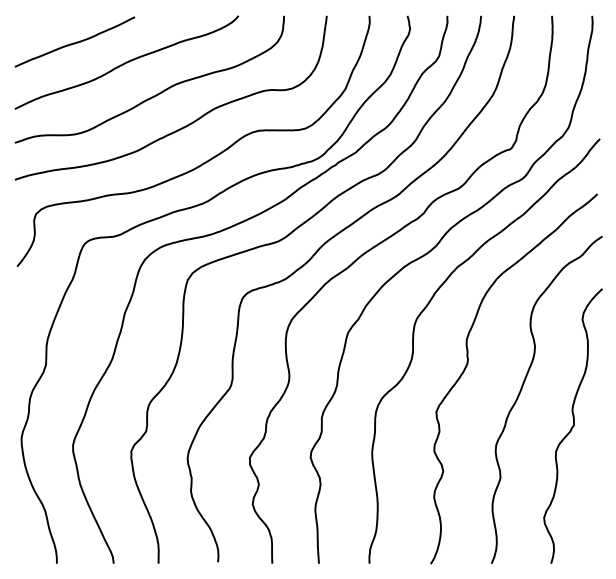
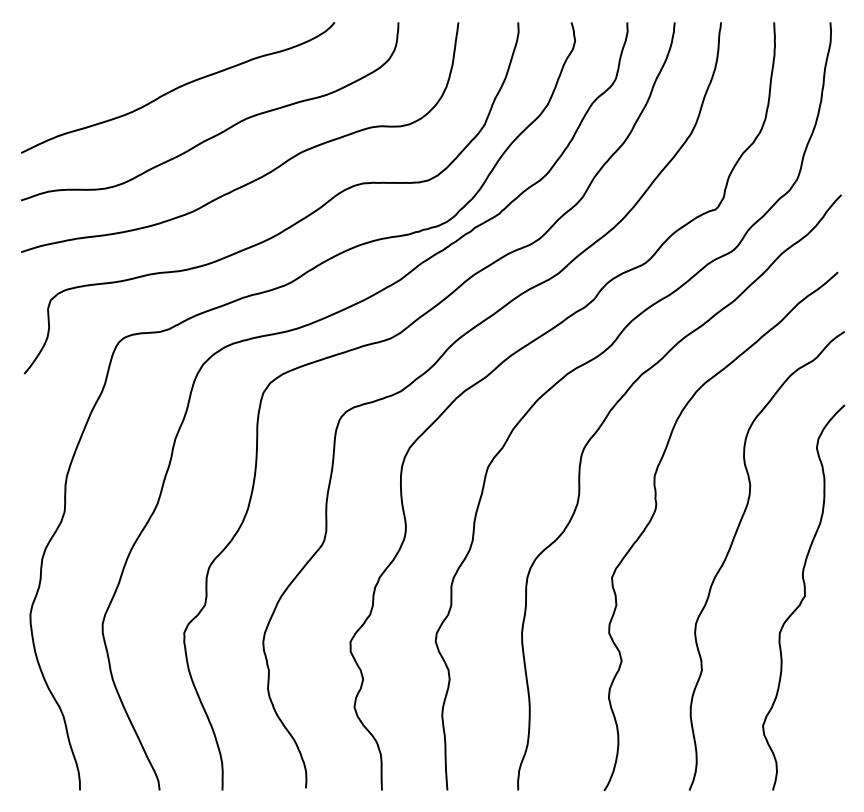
curve: (74, 42) -> (104, 59), removed

